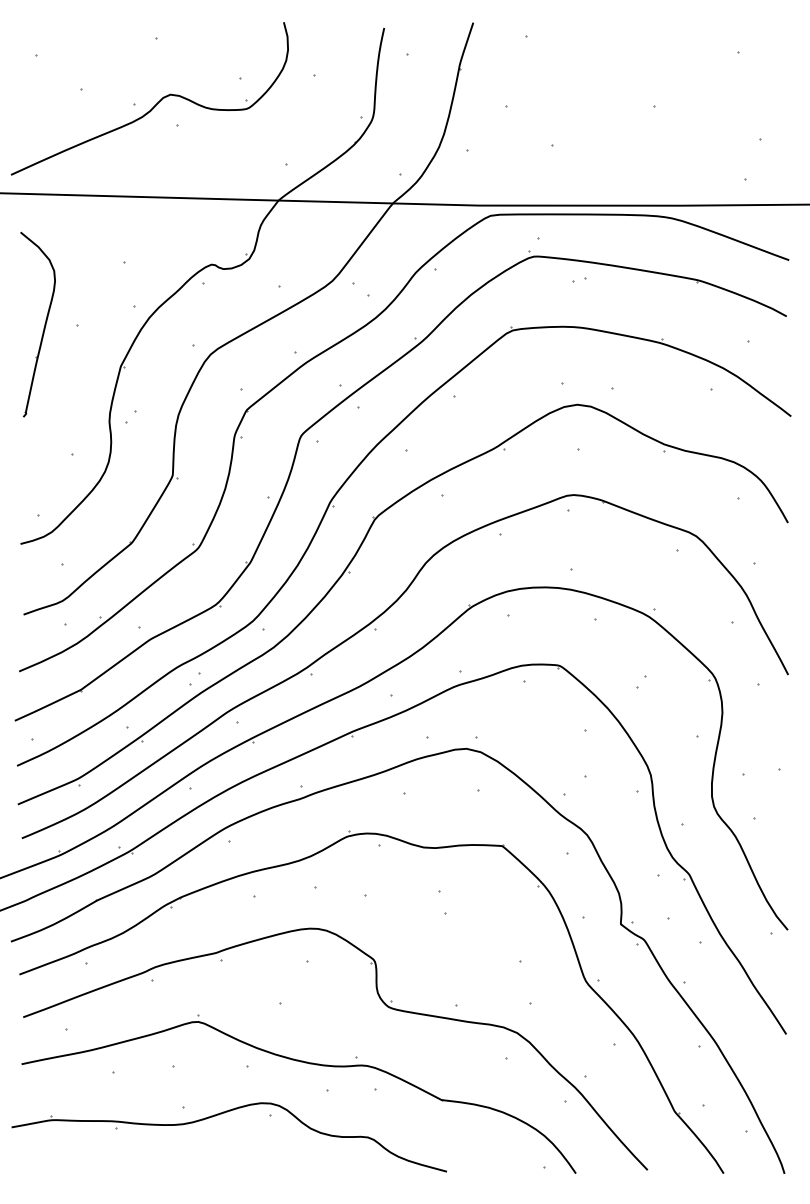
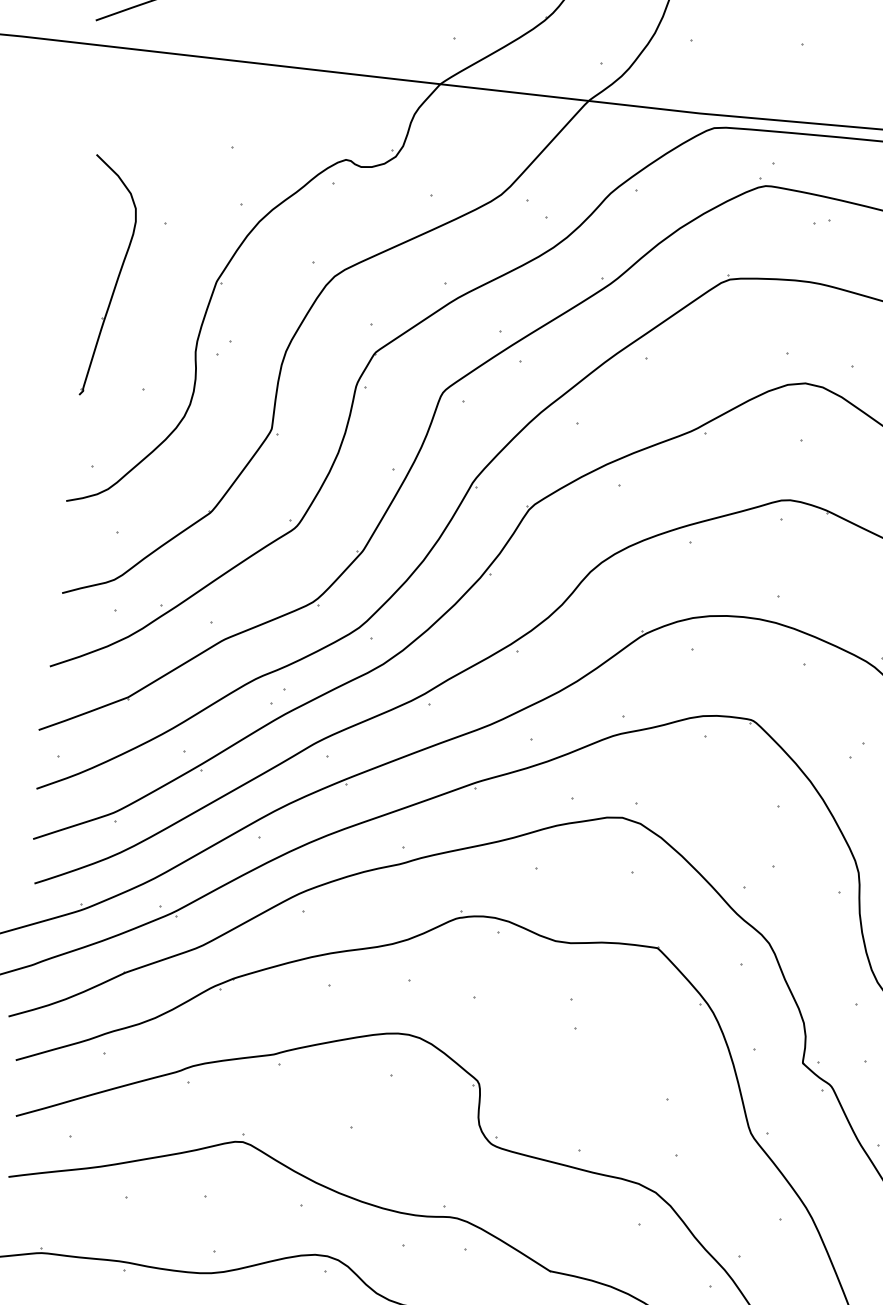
part: (43, 327) -> (115, 280), moved

